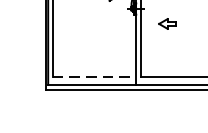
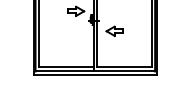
part: (167, 22) -> (114, 30), size x1.43
line: (94, 77) -> (66, 66), dashed -> solid

